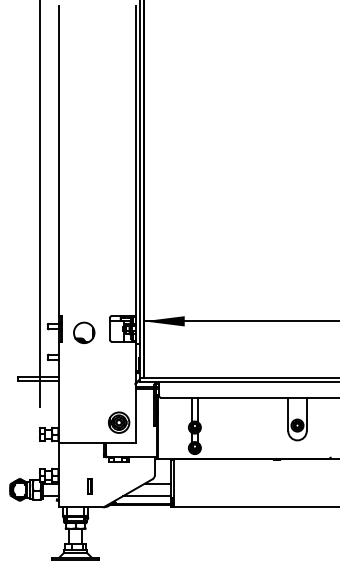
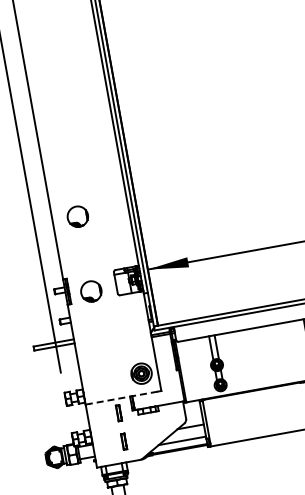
part: (84, 256) -> (78, 216), added
line: (97, 443) -> (123, 398), solid -> dashed
part: (89, 457) -> (118, 413), added

